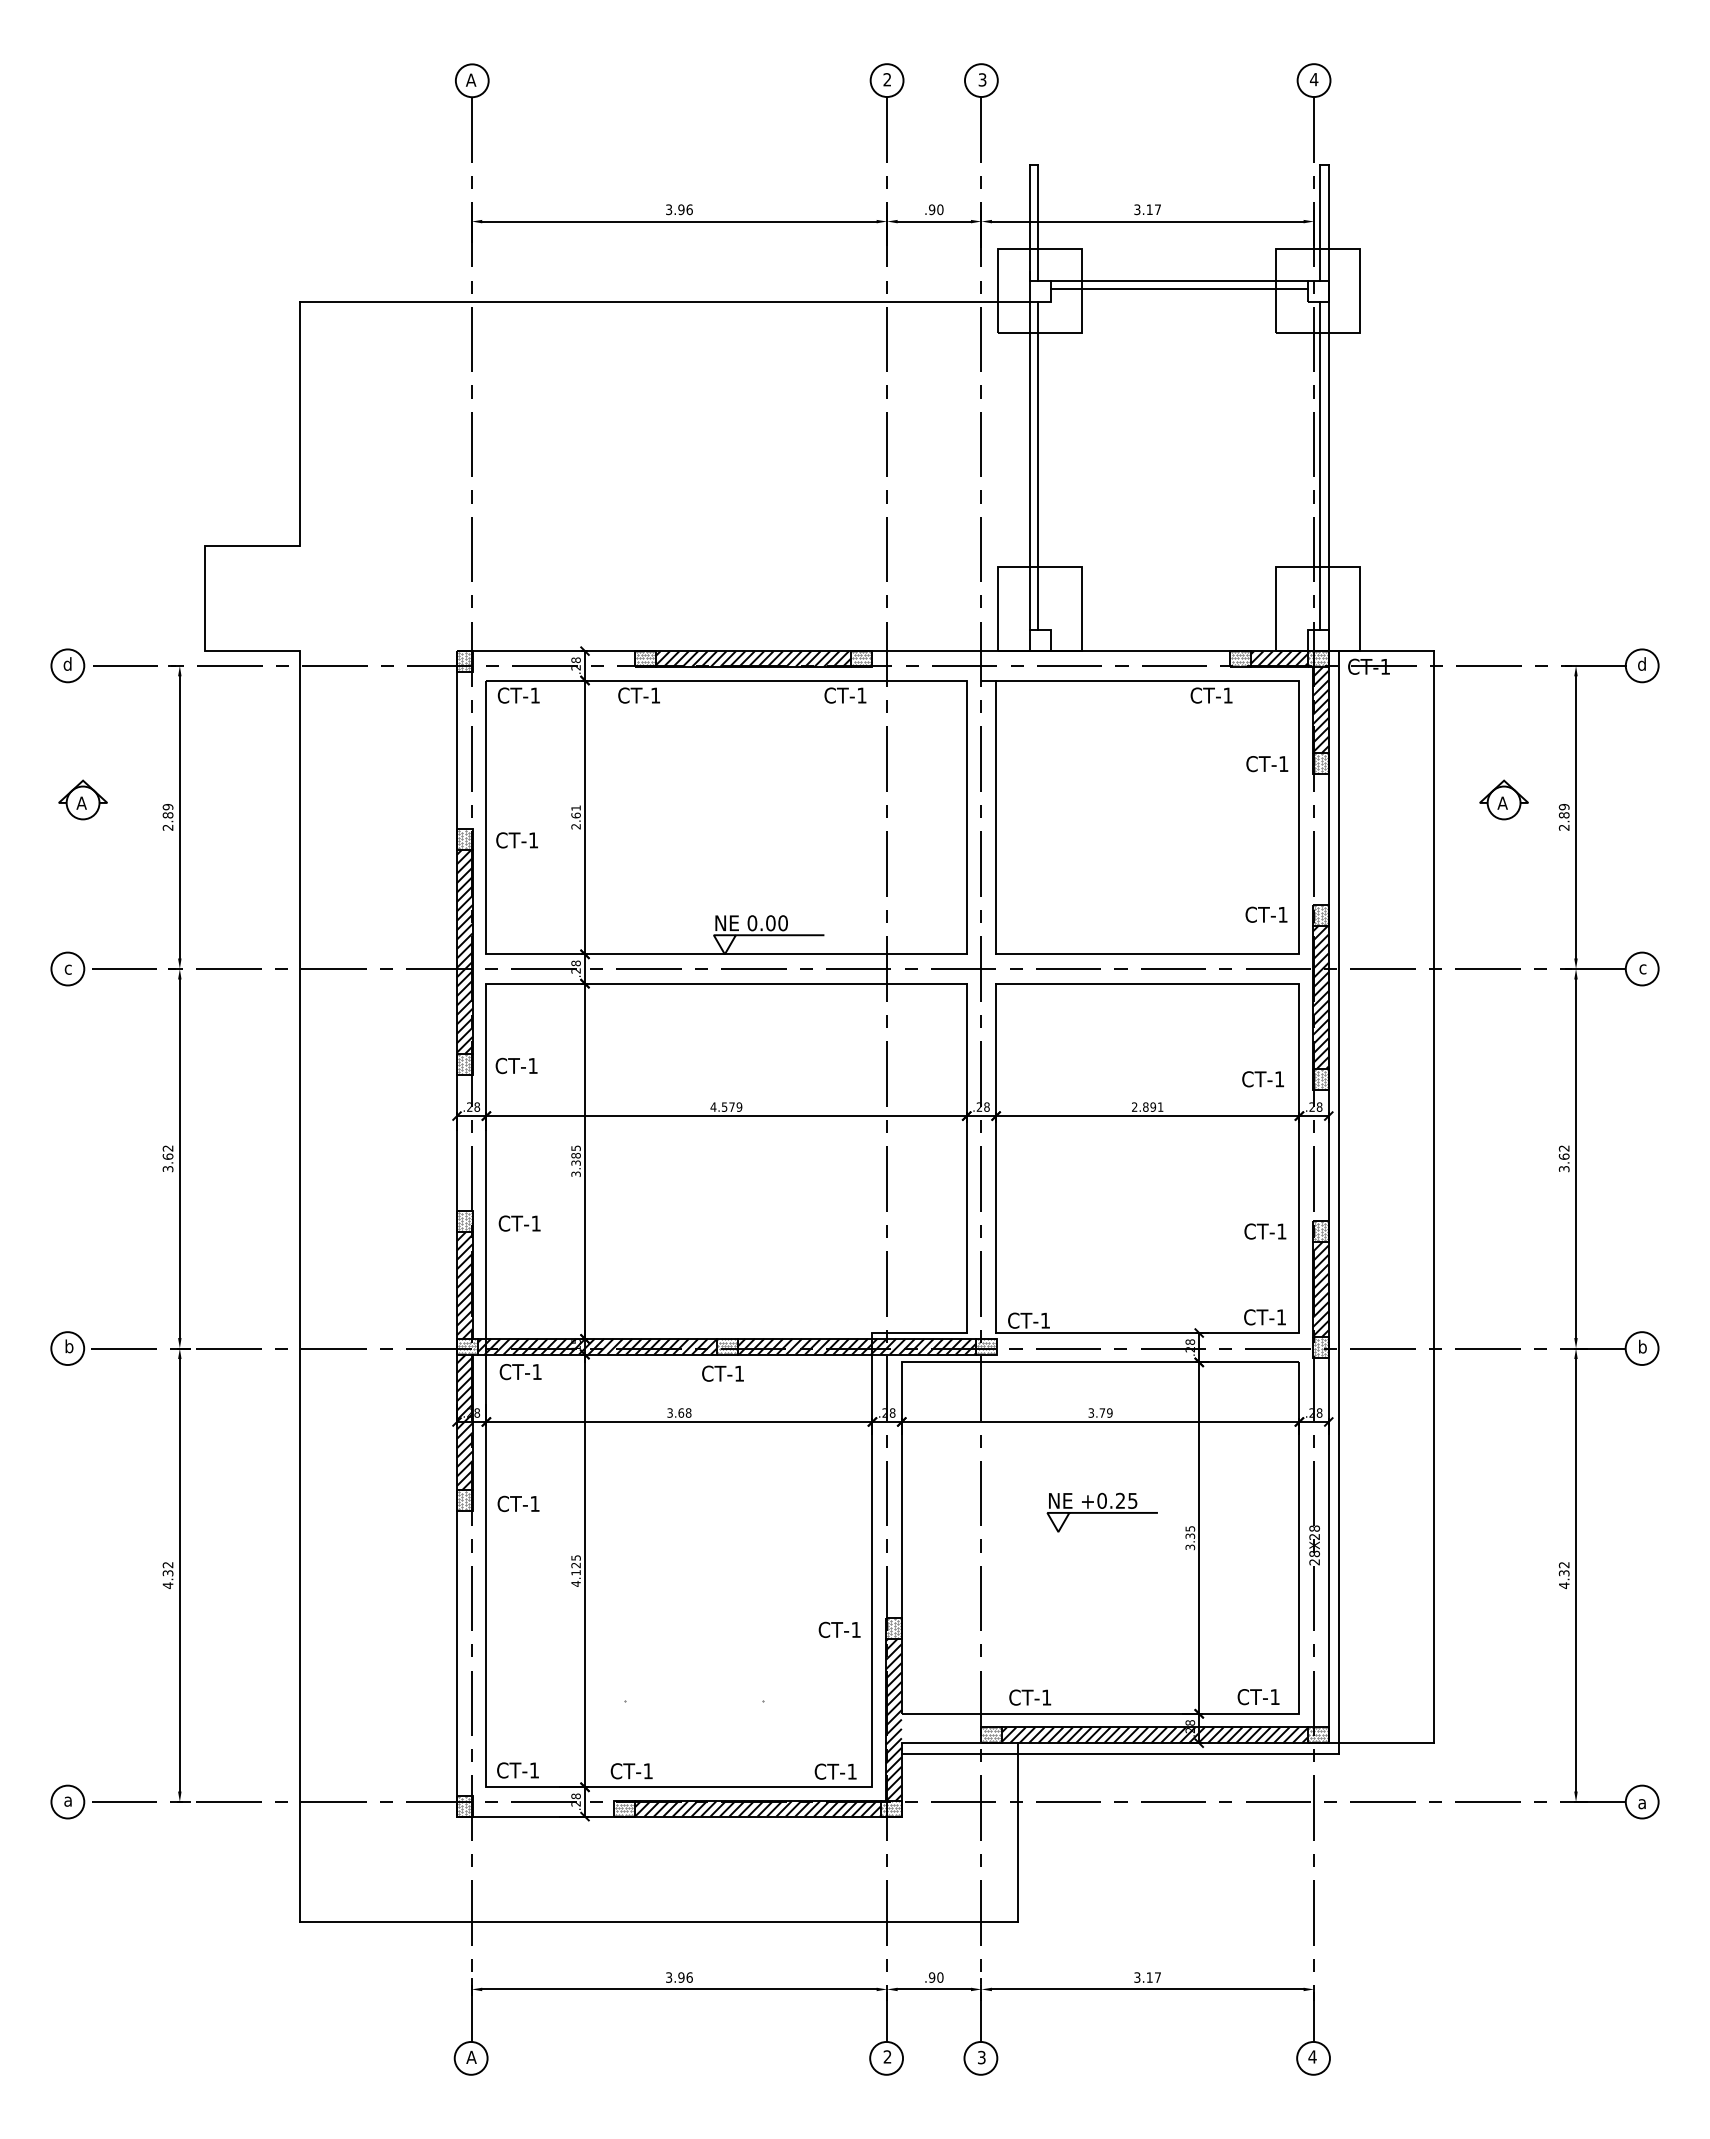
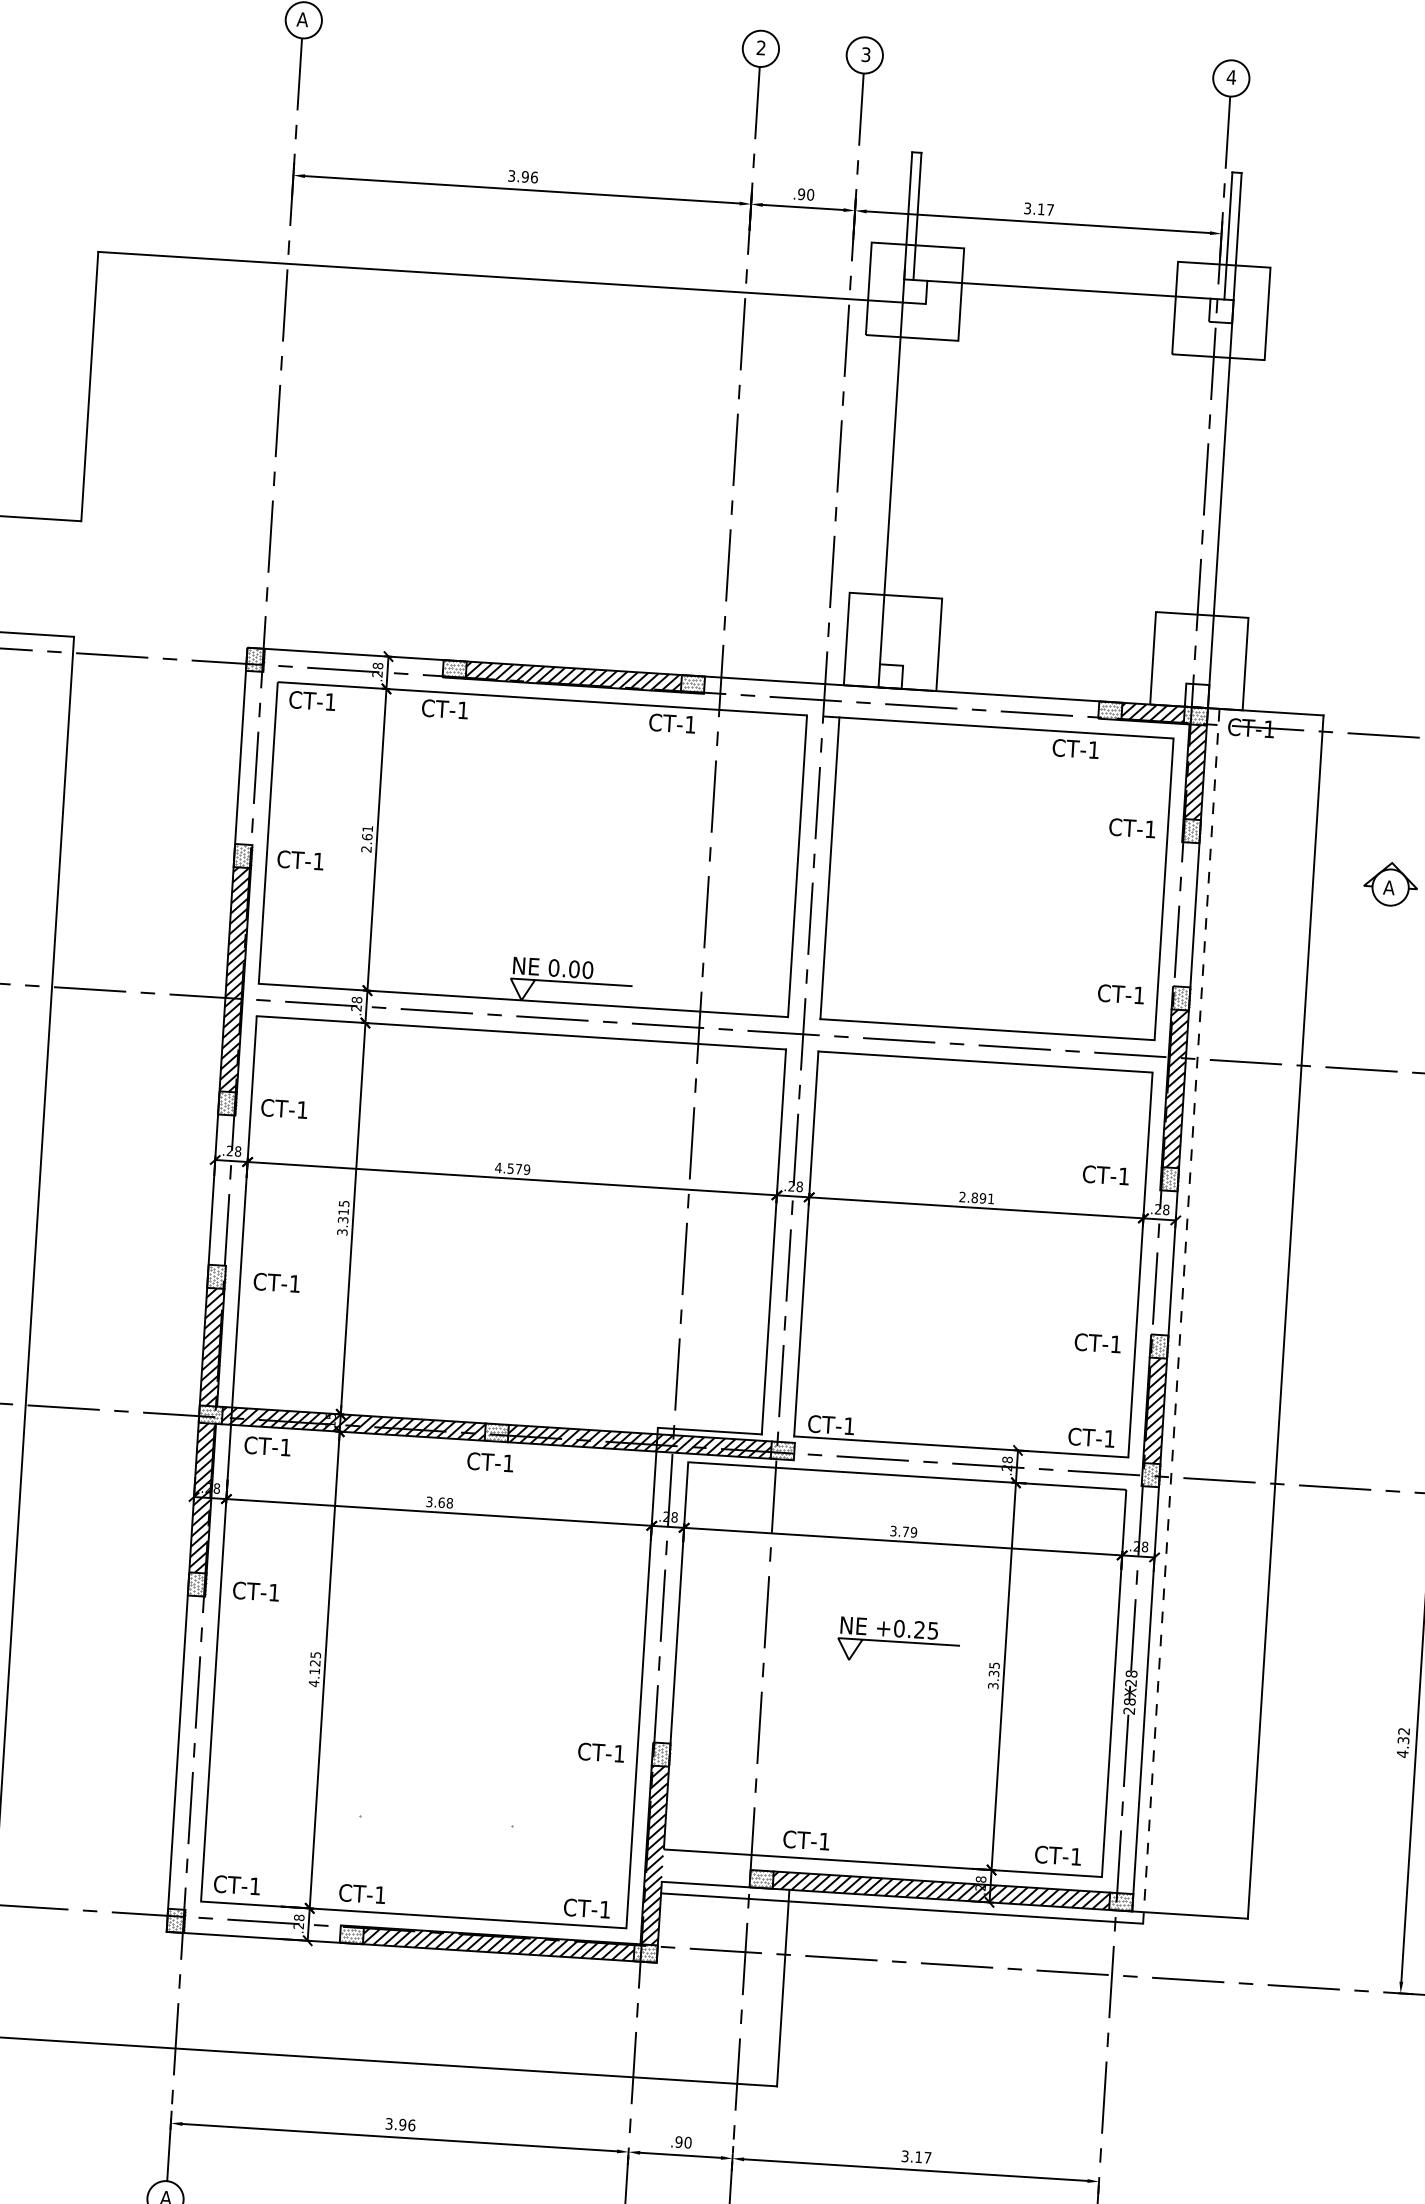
line: (1178, 289) -> (1067, 299), removed
line: (1038, 465) -> (901, 483), removed
line: (1320, 465) -> (1211, 503), removed
text: (575, 1155) -> (343, 1211), 3.385 -> 3.315
line: (1339, 1201) -> (1181, 1315), solid -> dashed

